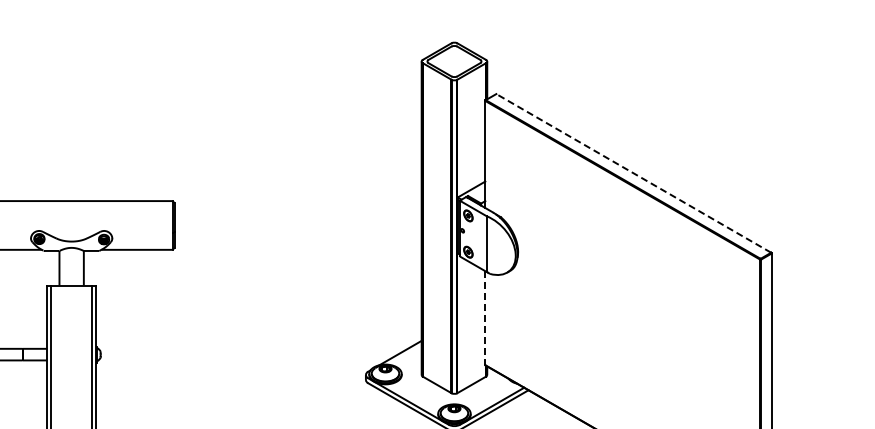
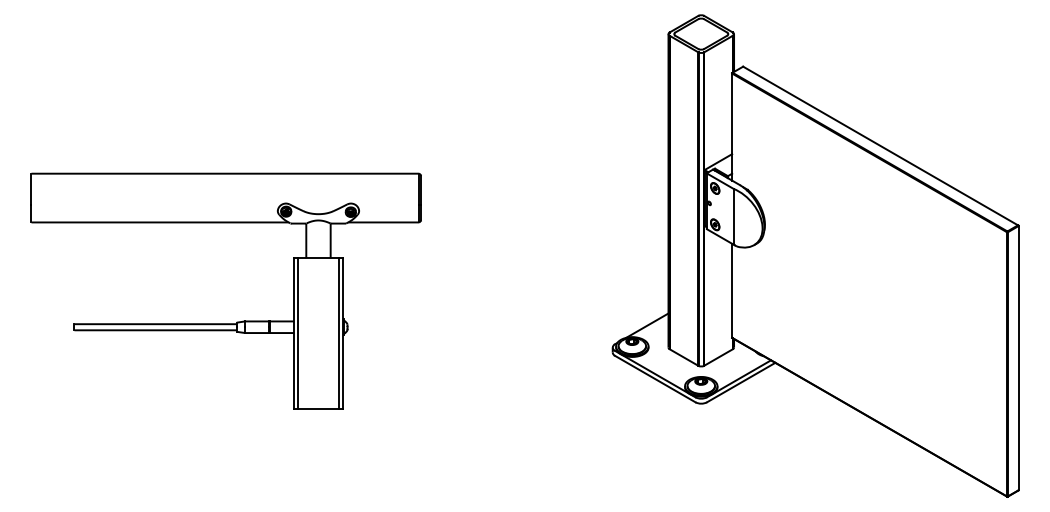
line: (633, 173) -> (880, 146), dashed -> solid
line: (485, 318) -> (732, 291), dashed -> solid

